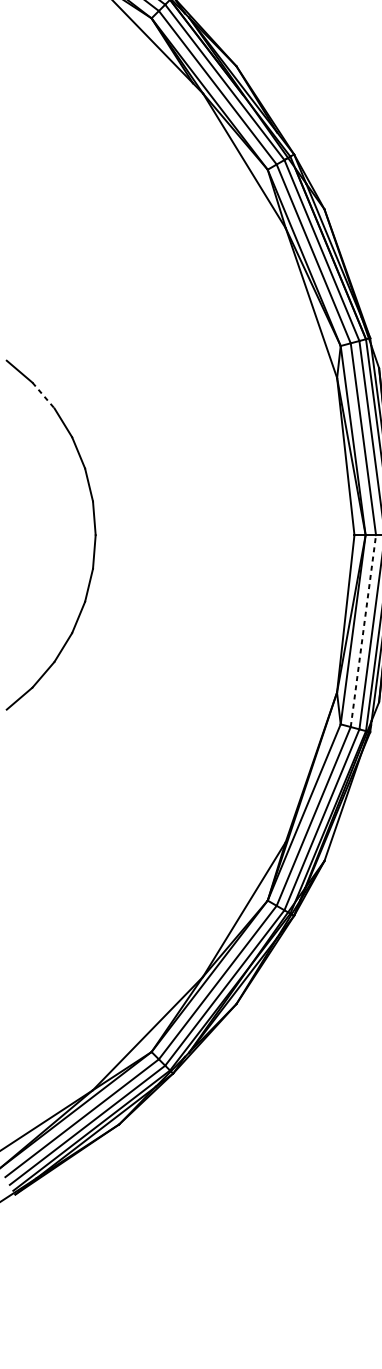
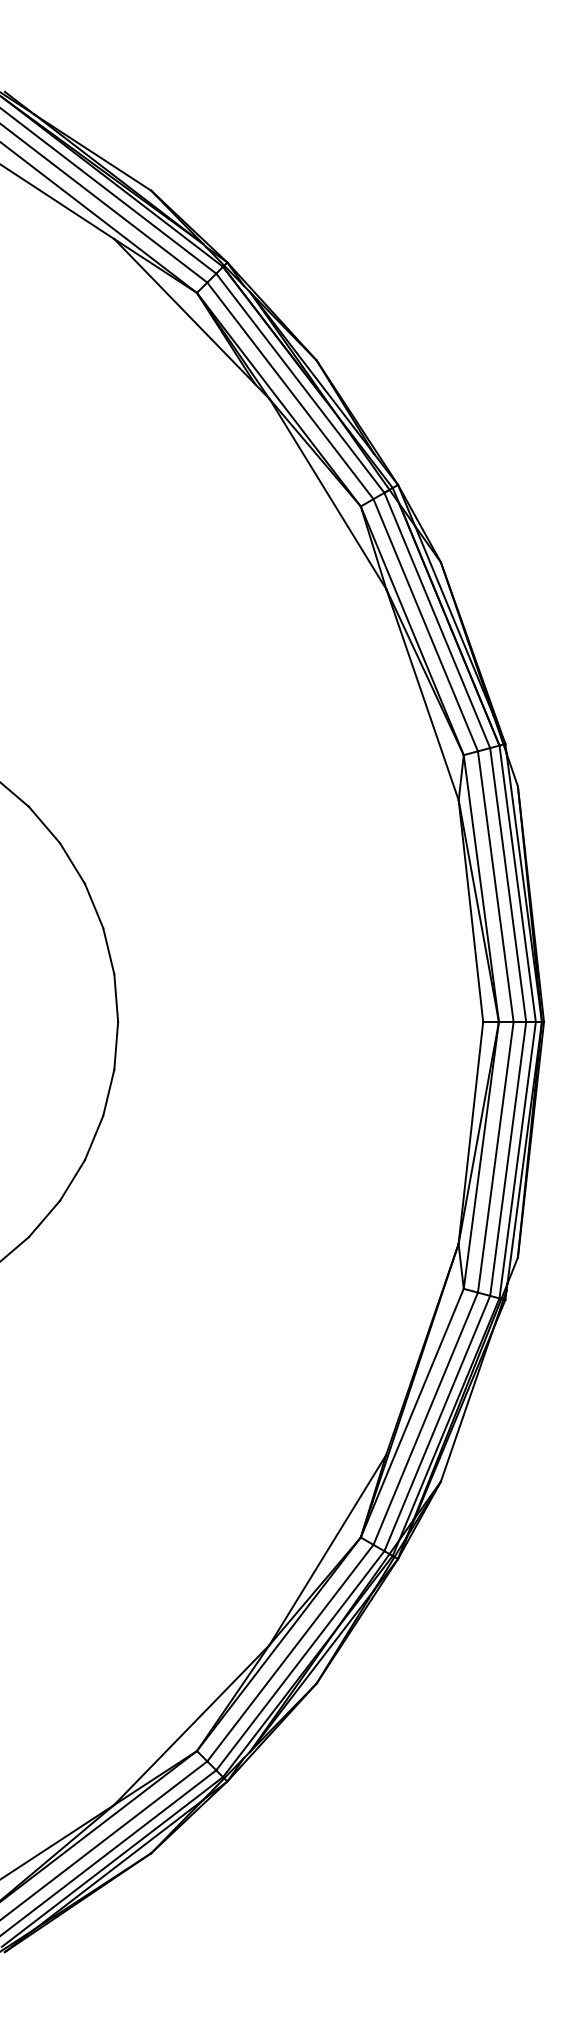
line: (43, 395) -> (44, 825), dashed -> solid
line: (363, 630) -> (495, 1156), dashed -> solid

